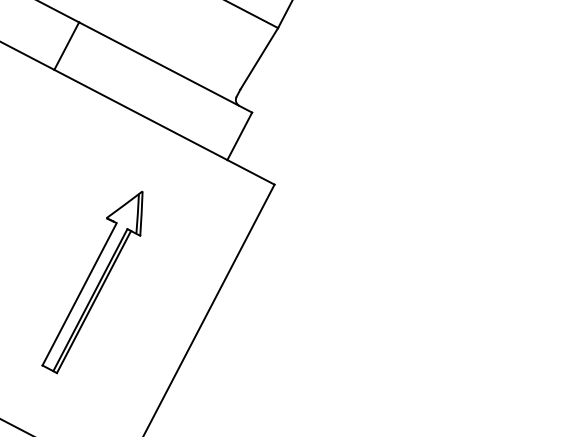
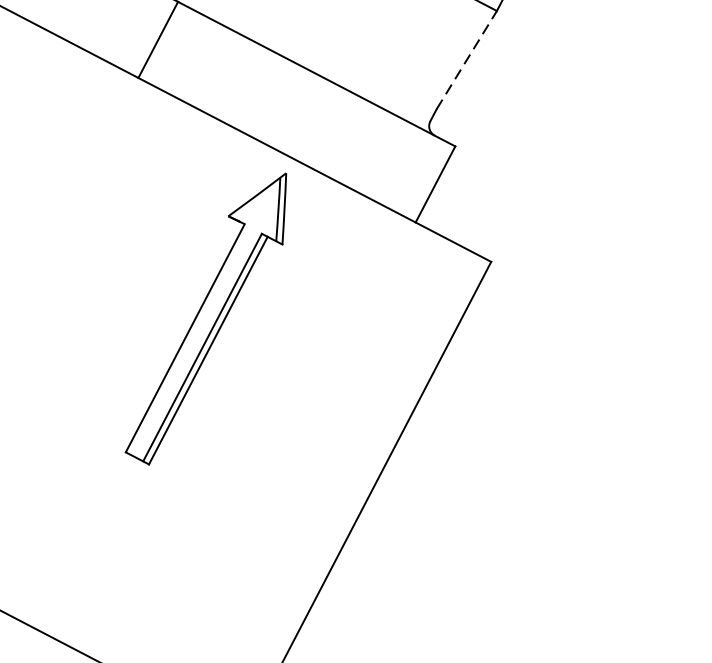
line: (259, 58) -> (467, 59), solid -> dashed
part: (92, 282) -> (205, 319), moved

